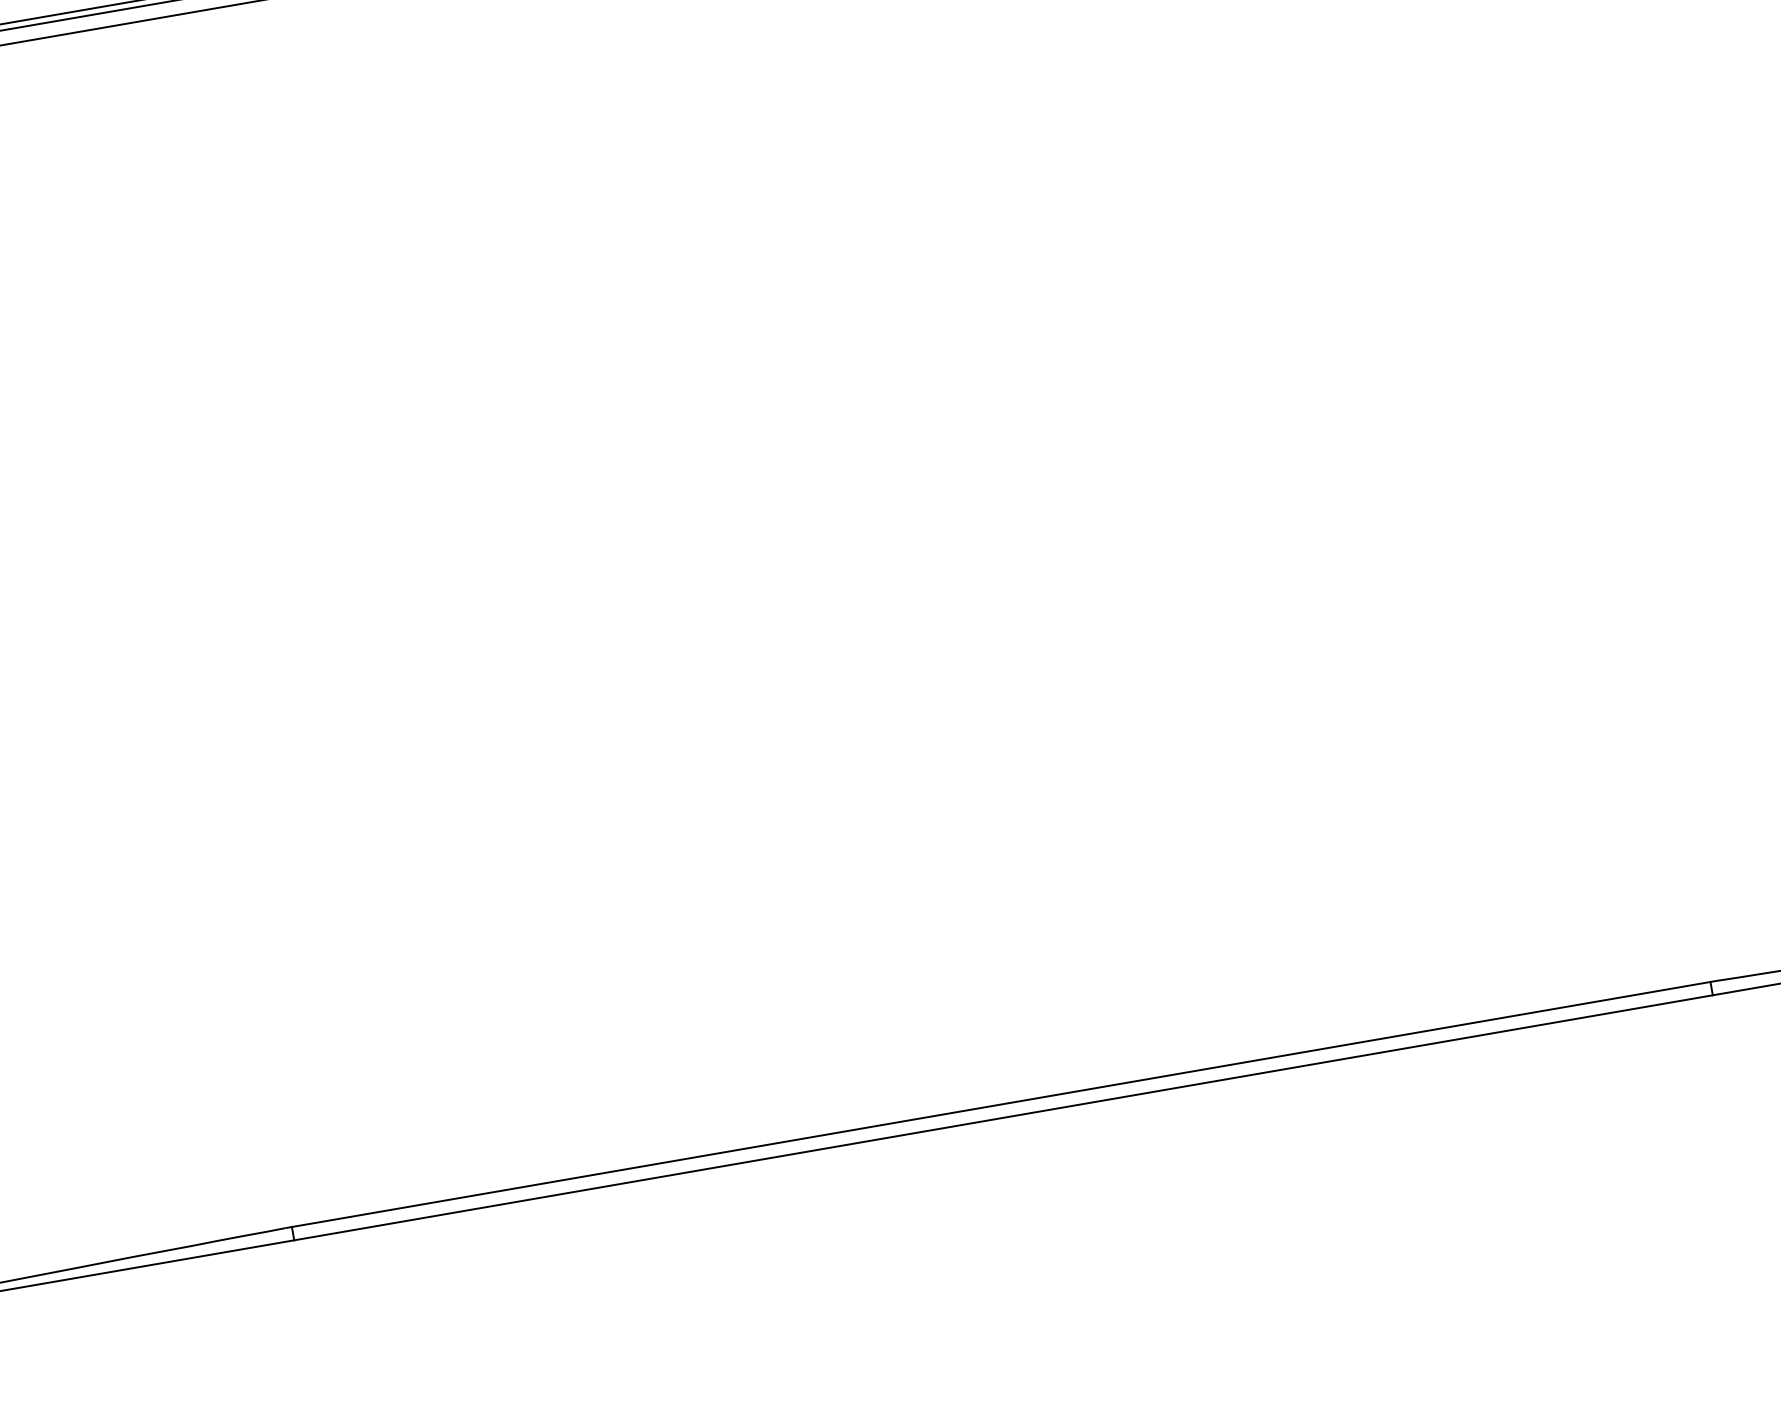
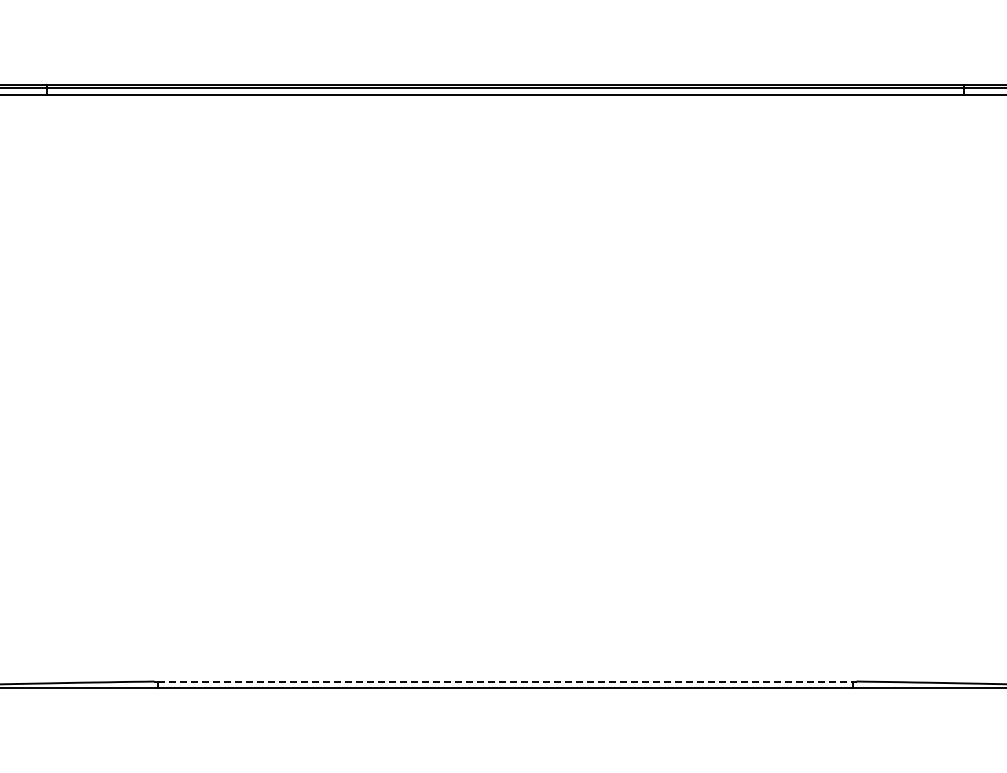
line: (1001, 1104) -> (505, 681), solid -> dashed

